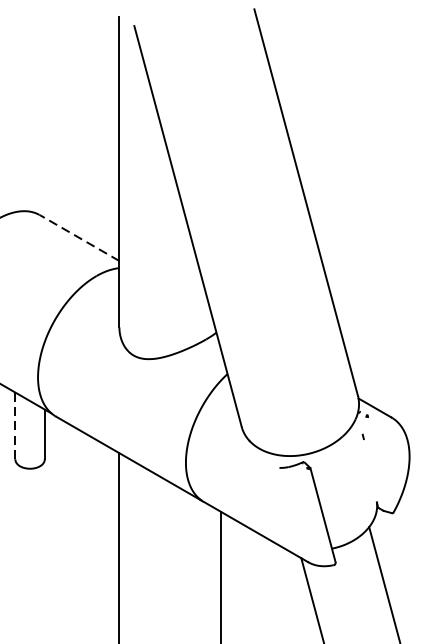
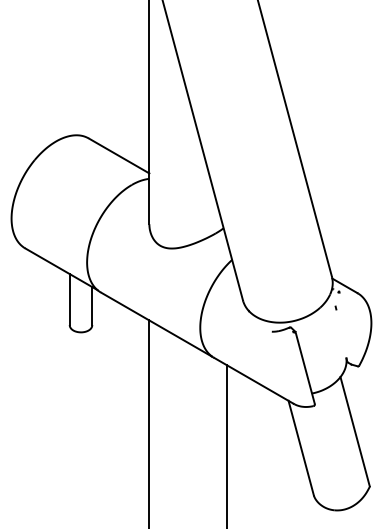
line: (80, 237) -> (119, 155), dashed -> solid
line: (15, 425) -> (69, 299), dashed -> solid

